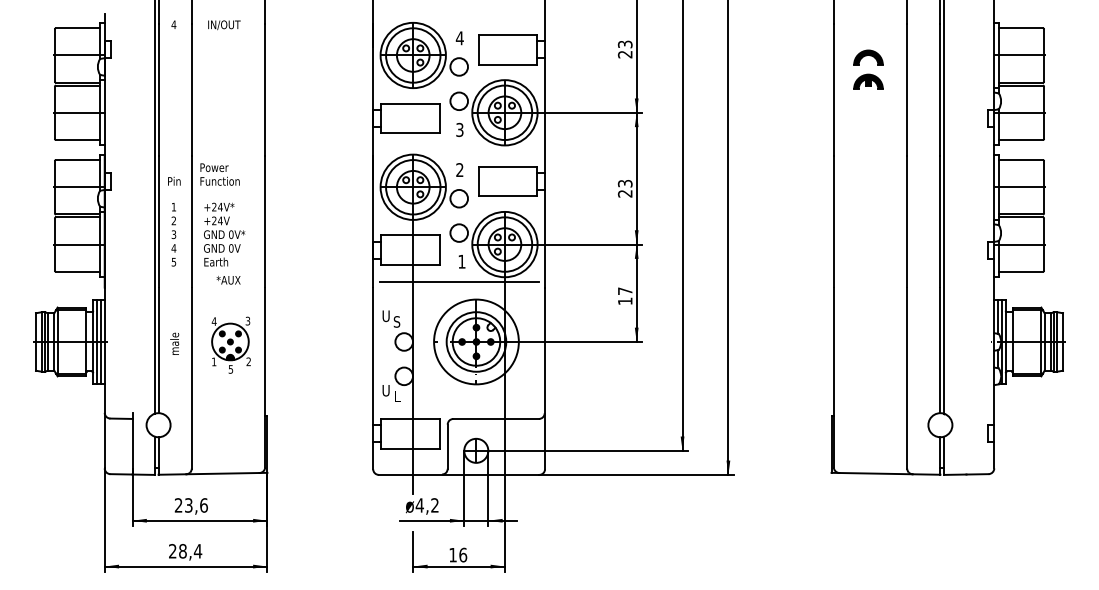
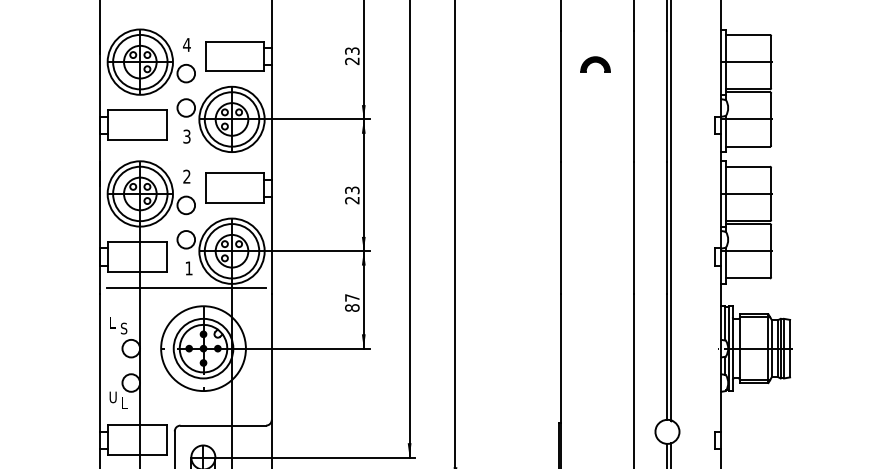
part: (868, 81) -> (595, 88), removed
text: (624, 301) -> (351, 308), 17 -> 87
text: (385, 316) -> (112, 323), U -> L

